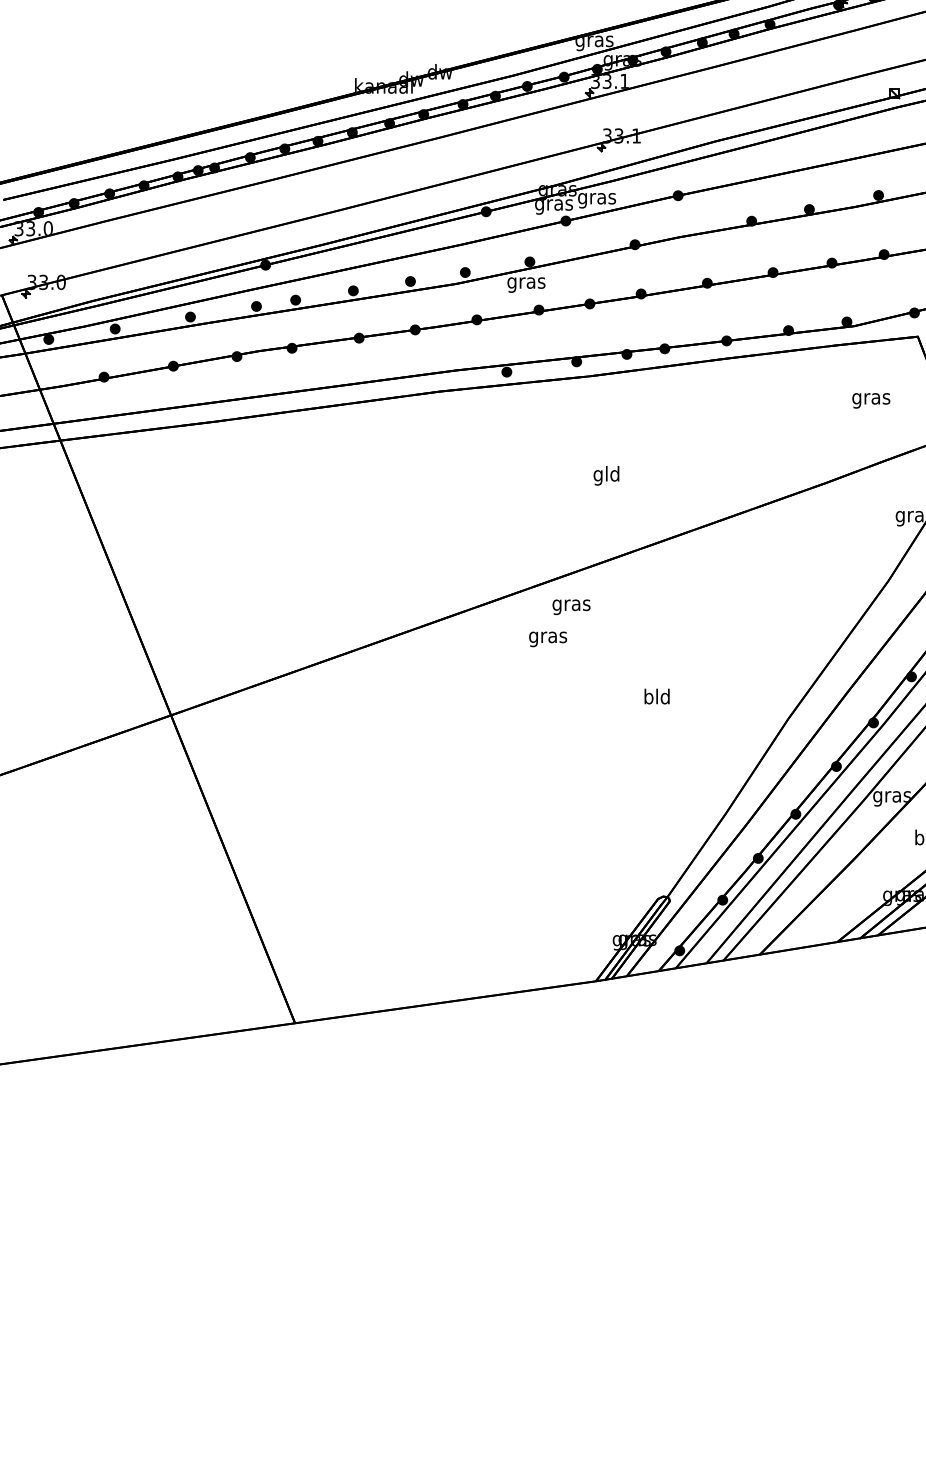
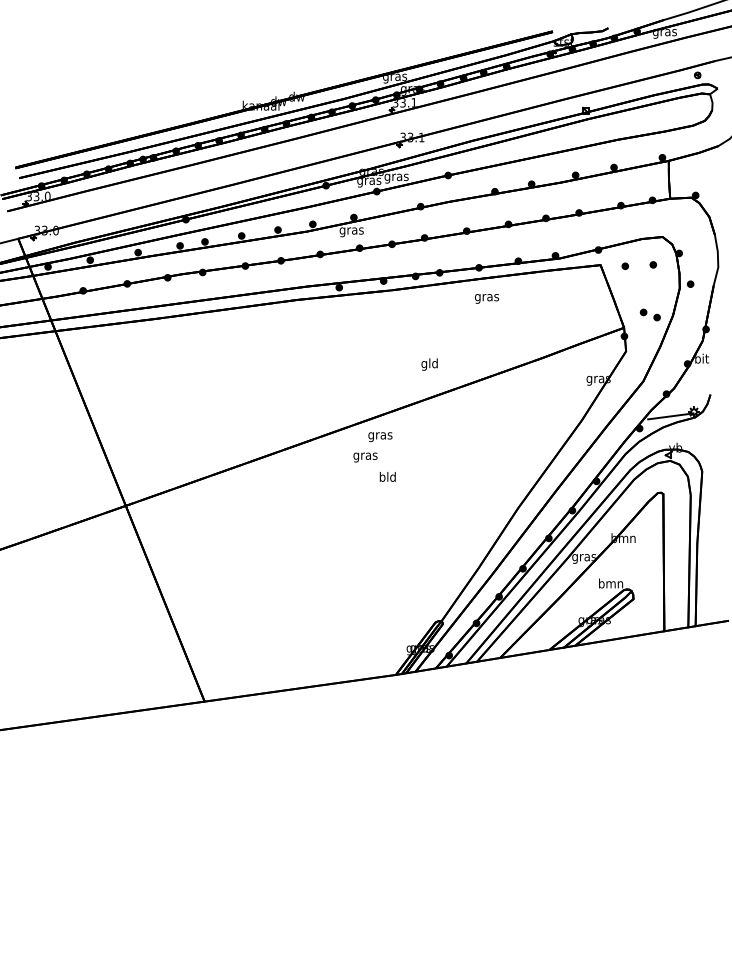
text: (870, 400) -> (486, 298), moved
text: (606, 475) -> (429, 364), moved
text: (656, 695) -> (387, 476), moved

